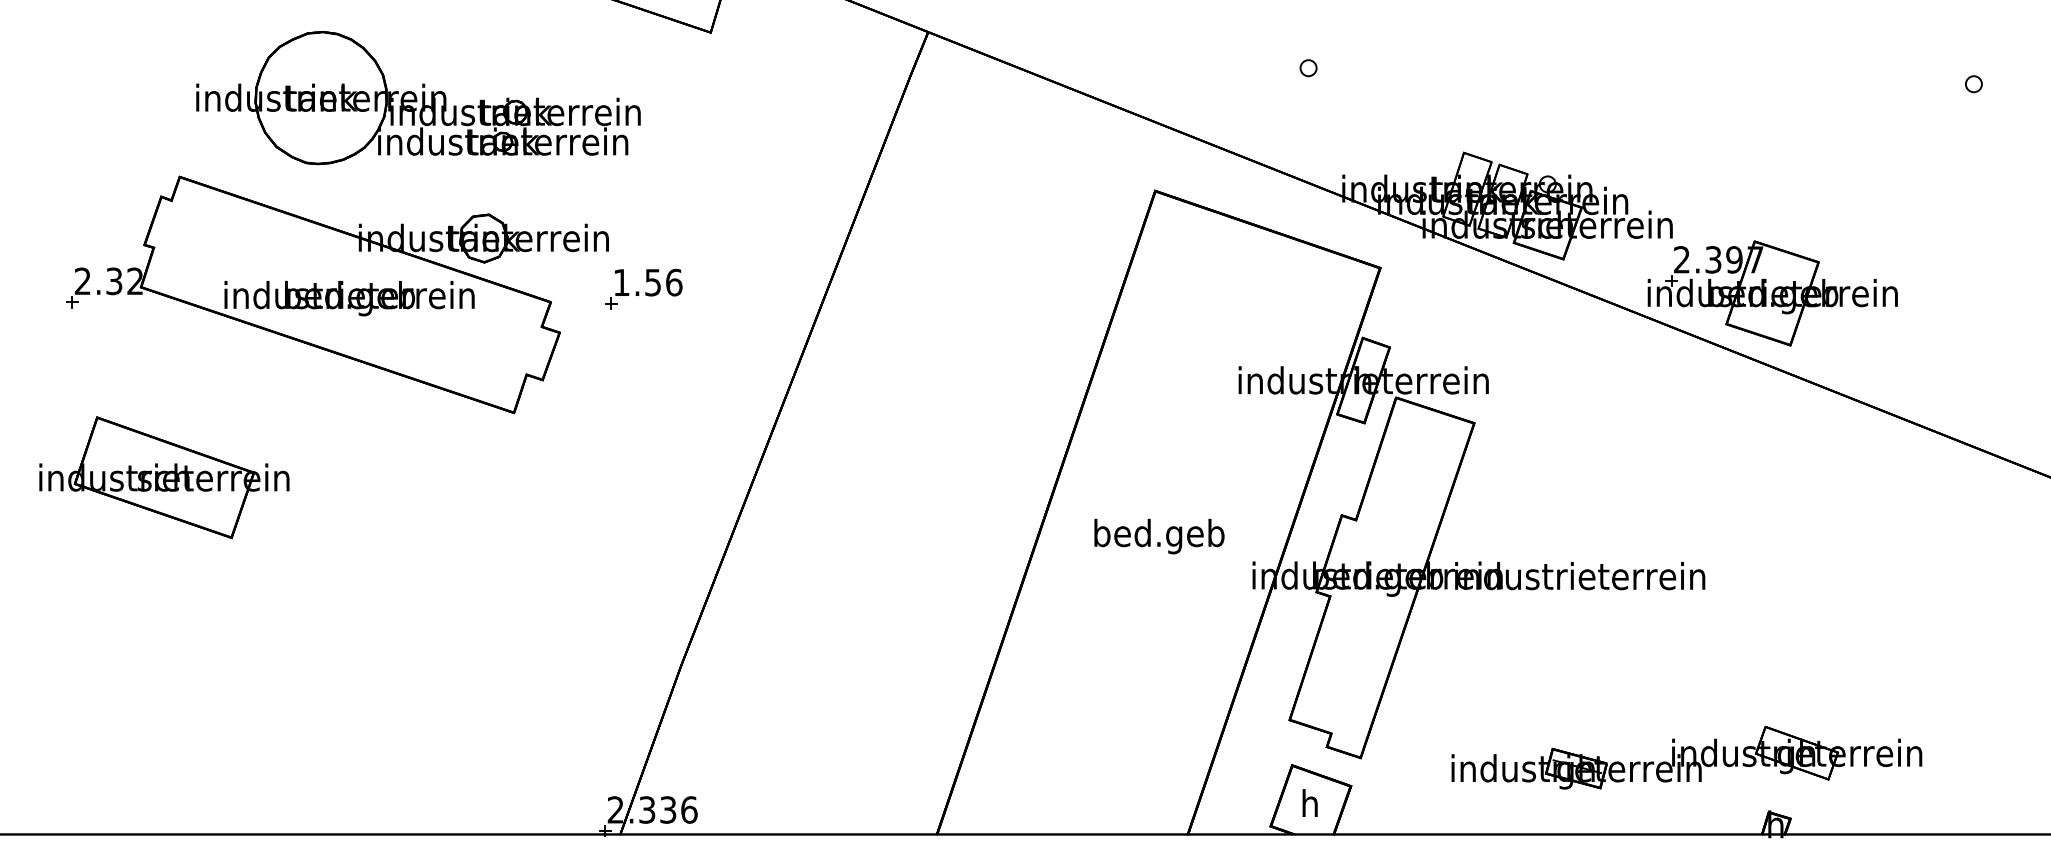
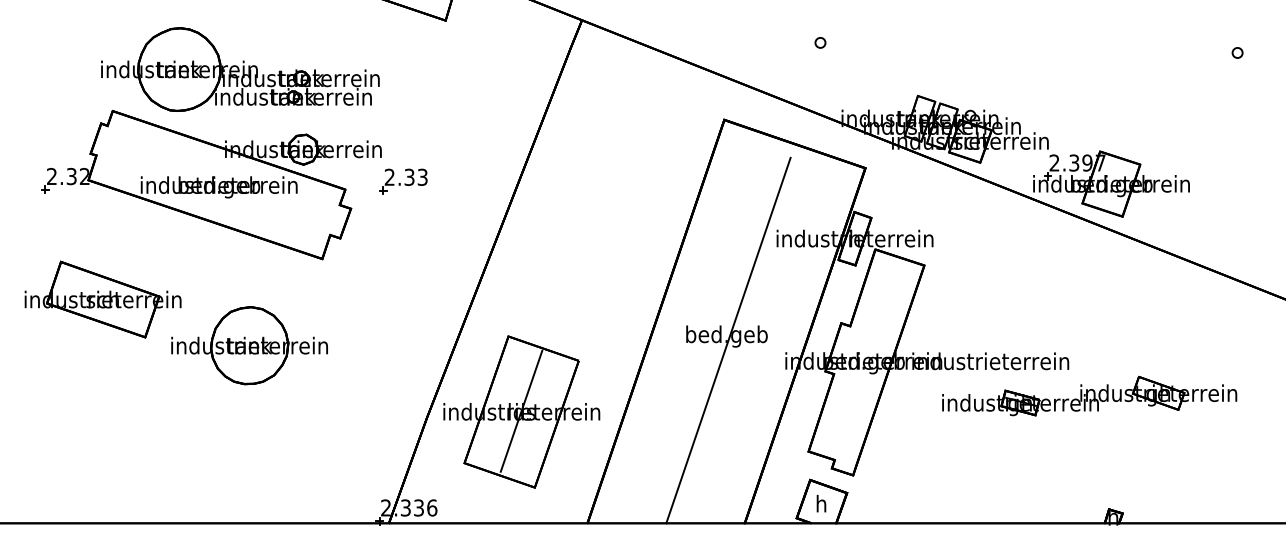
part: (418, 97) -> (240, 69), moved
text: (646, 281) -> (405, 176), 1.56 -> 2.33
line: (1161, 542) -> (728, 340), added
part: (397, 550) -> (249, 345), added
part: (831, 656) -> (521, 411), added
part: (1686, 756) -> (1089, 395), moved

